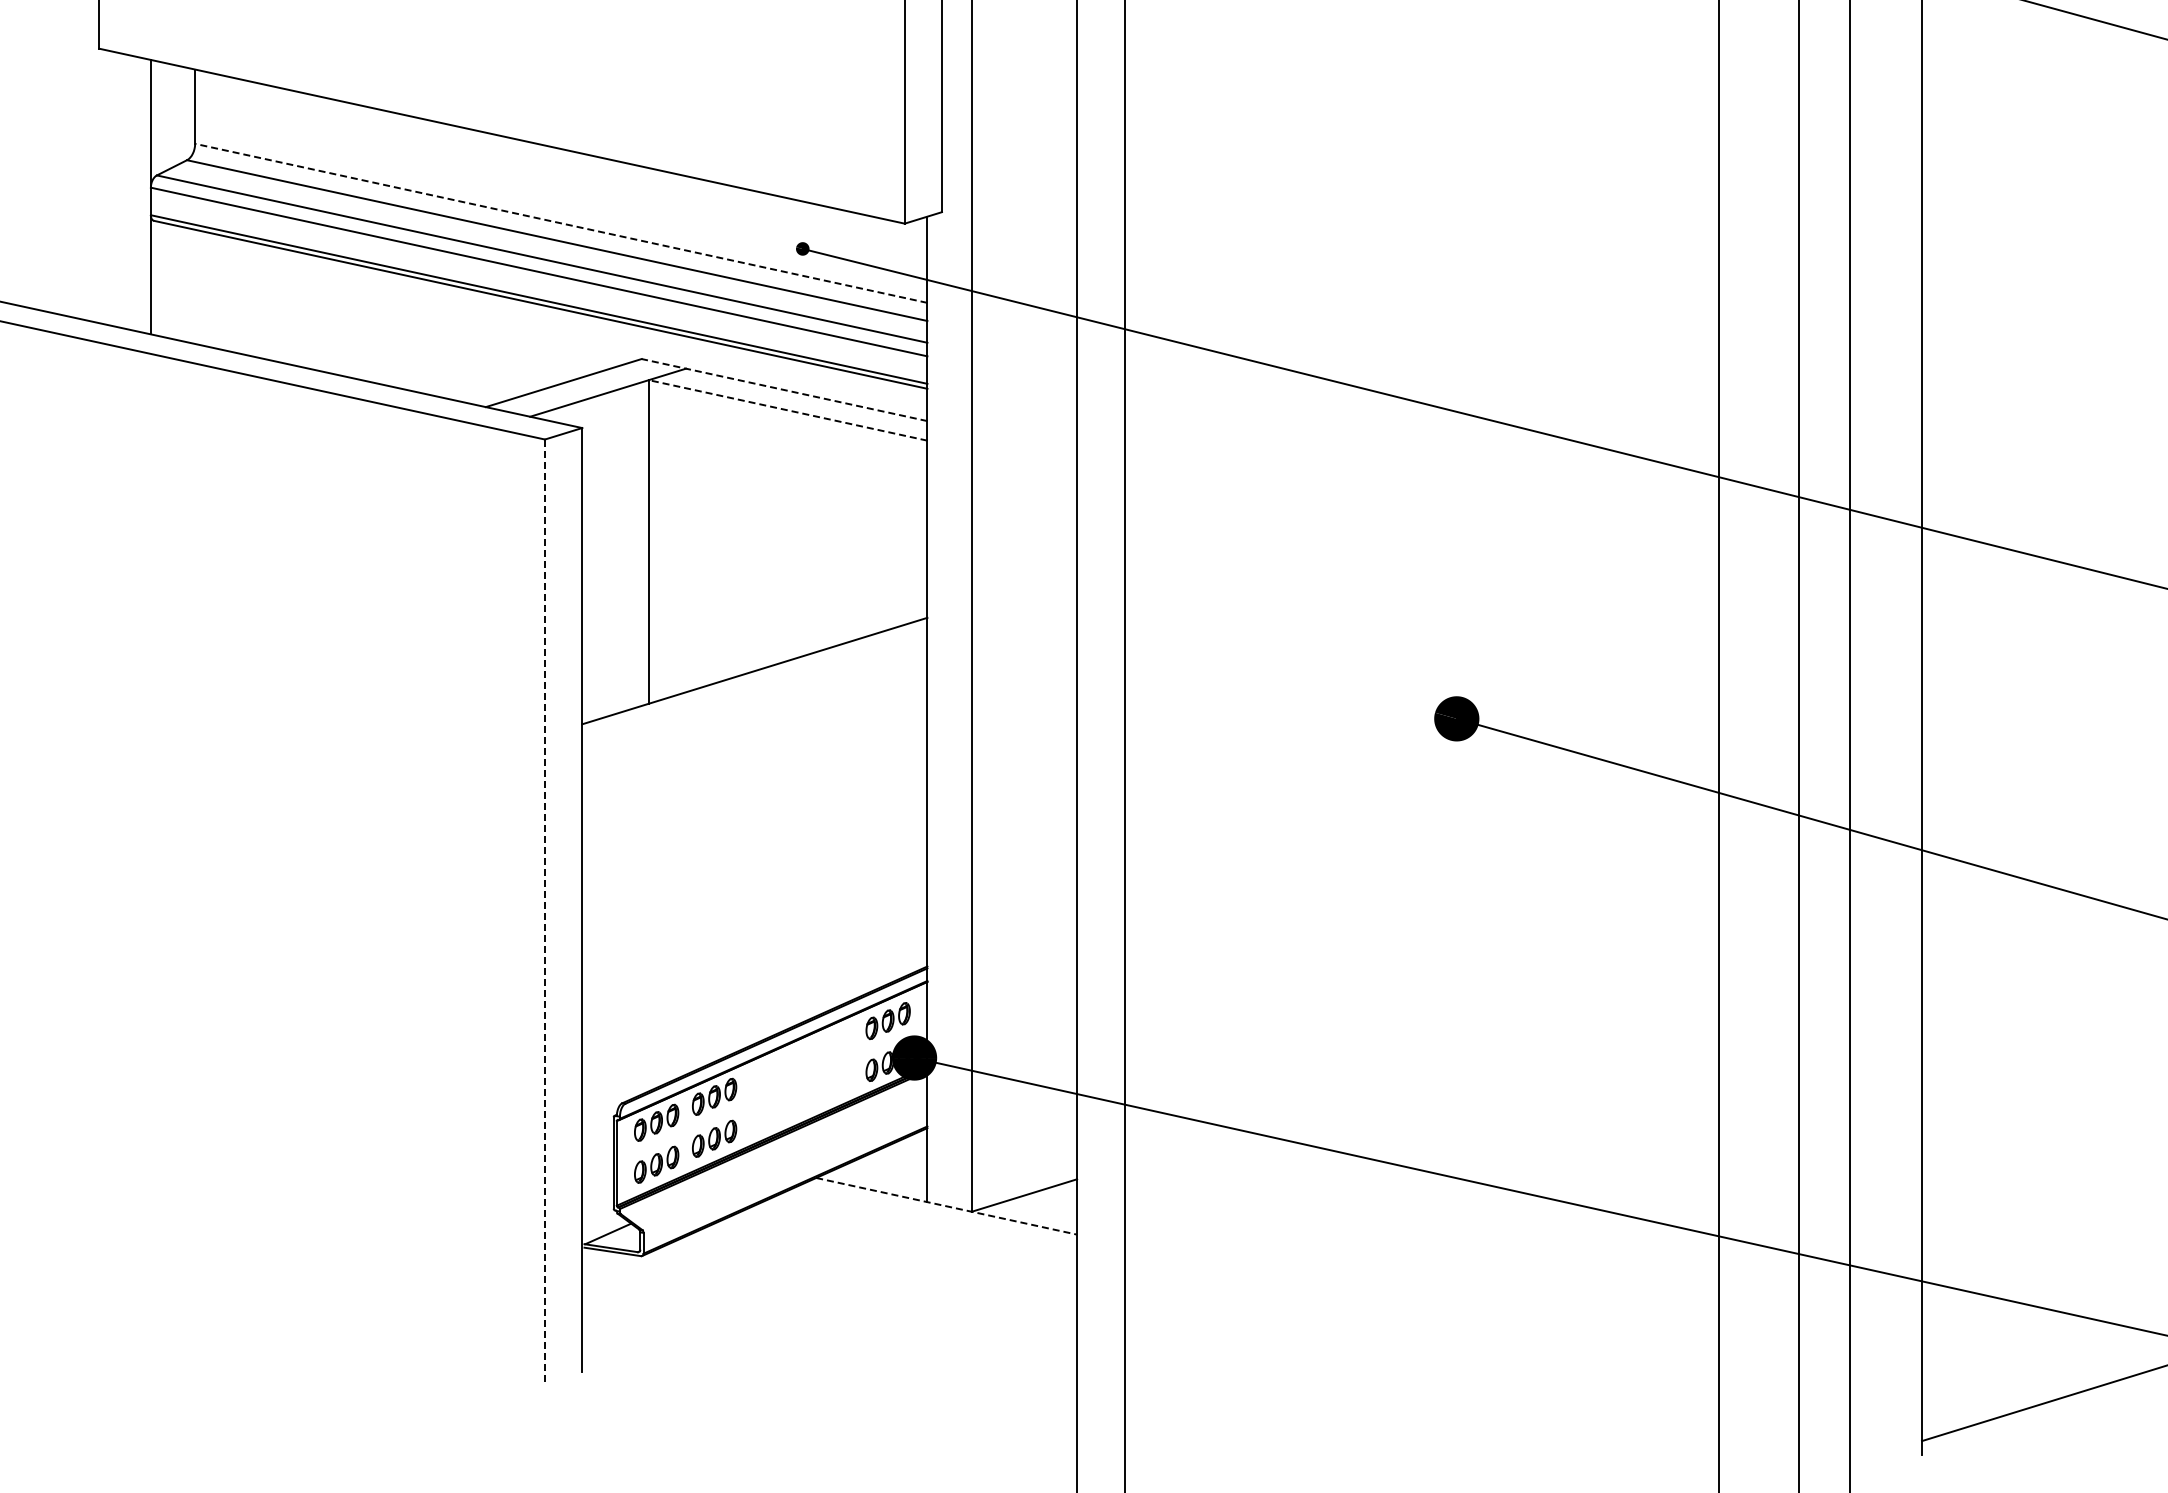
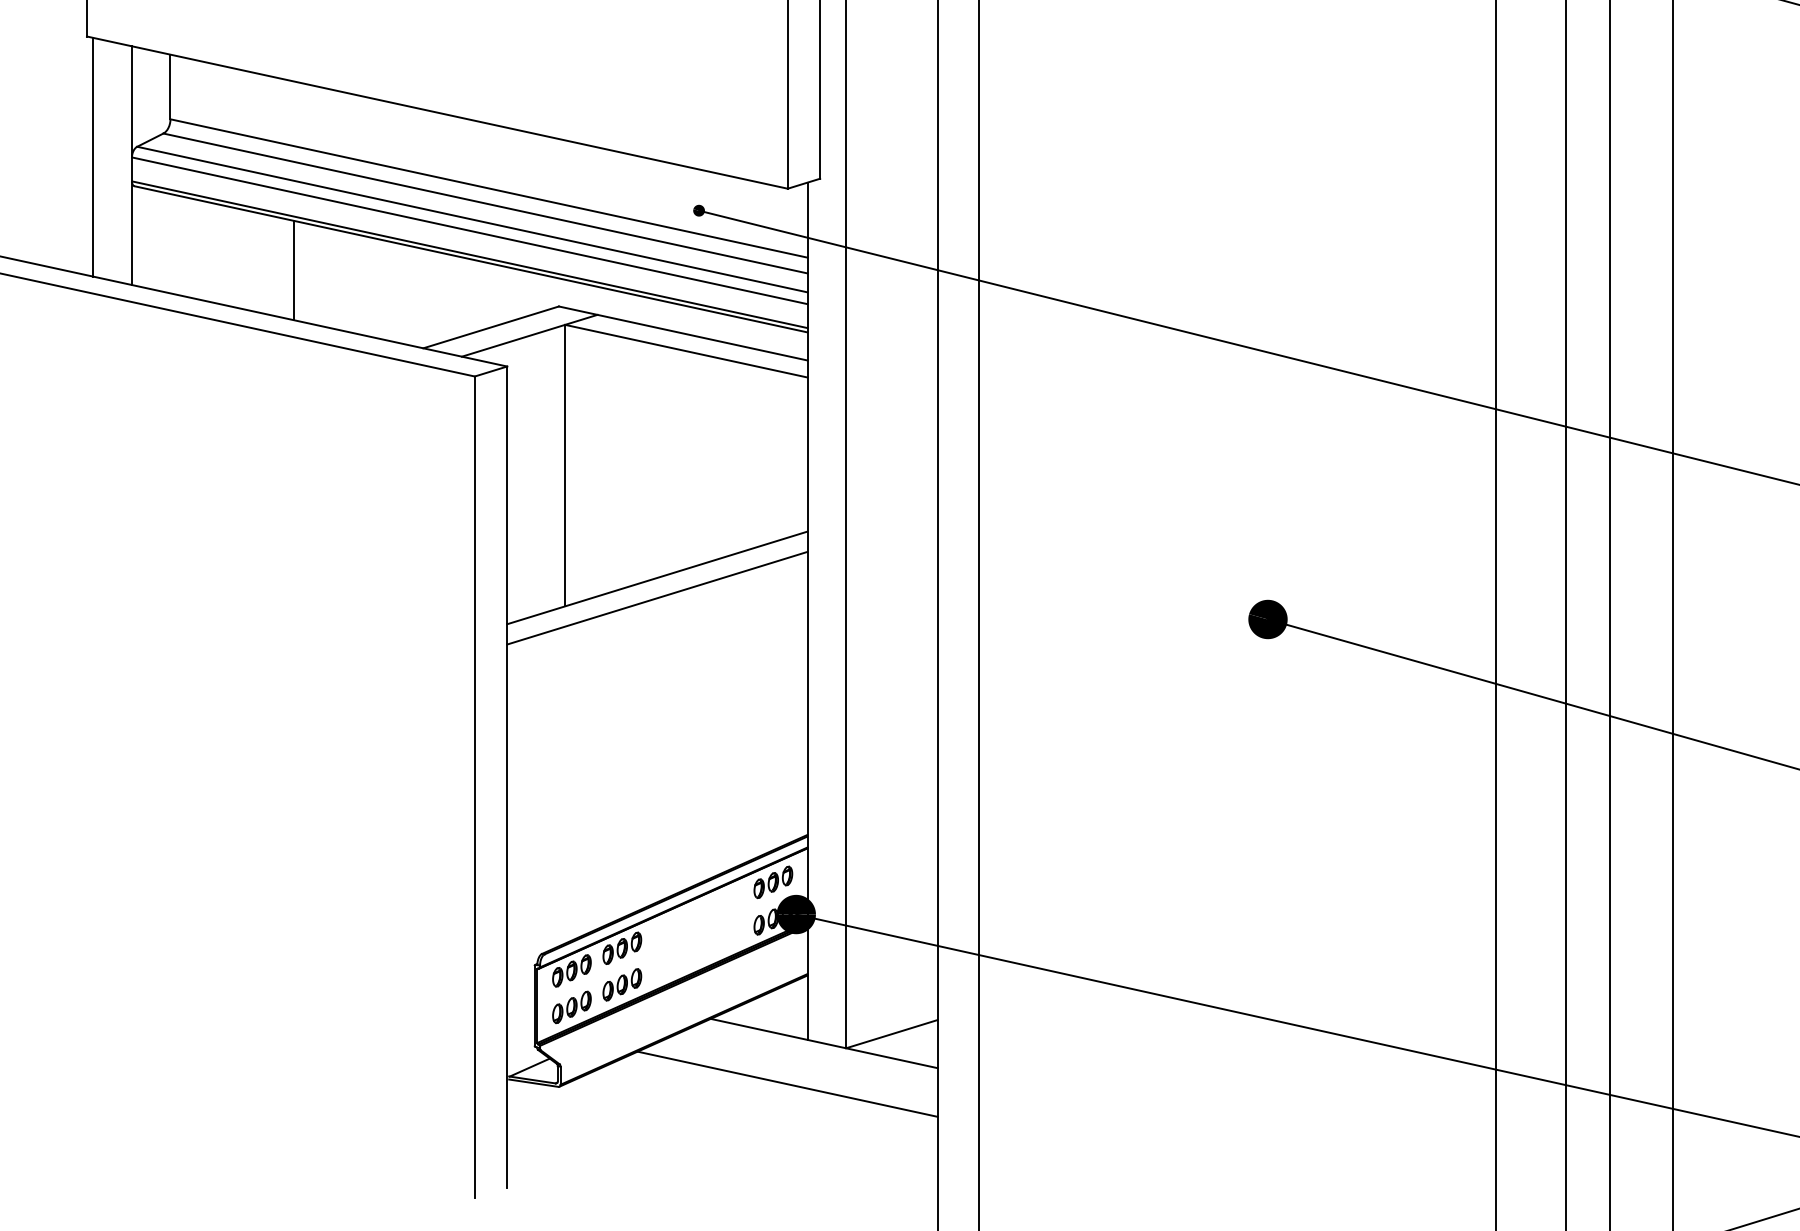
line: (106, 187) -> (93, 157), added
line: (561, 223) -> (489, 188), dashed -> solid
line: (337, 317) -> (294, 270), added
line: (784, 389) -> (683, 332), dashed -> solid
line: (788, 410) -> (686, 351), dashed -> solid
line: (754, 694) -> (657, 598), added
line: (545, 912) -> (475, 787), dashed -> solid
line: (947, 1206) -> (824, 1043), dashed -> solid
line: (904, 1252) -> (787, 1083), added

